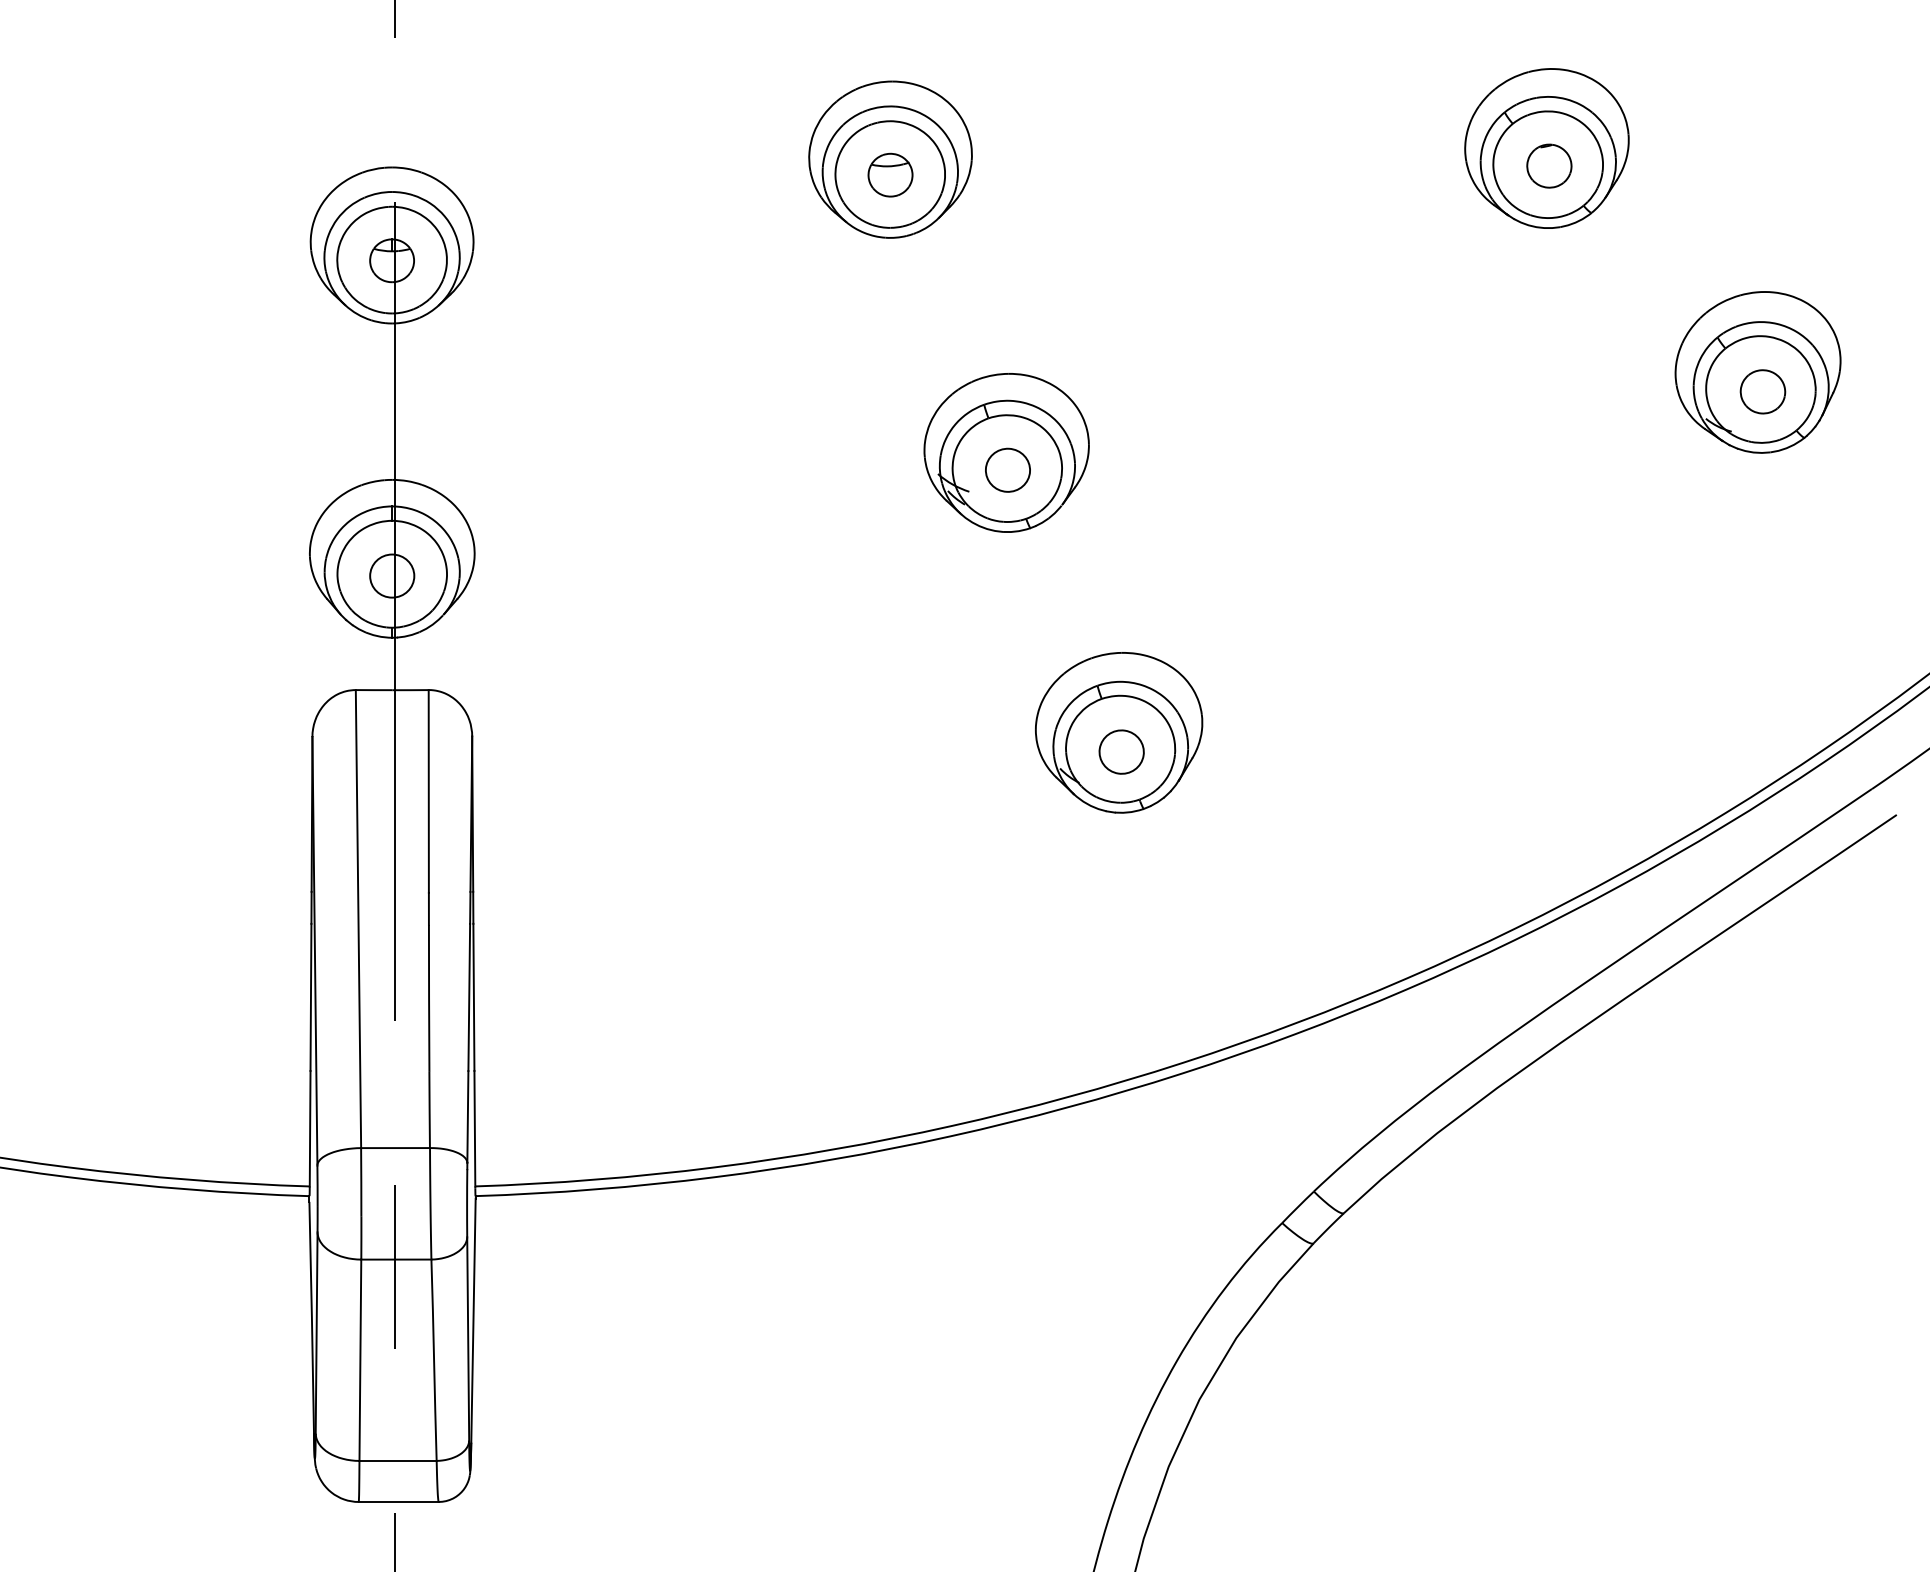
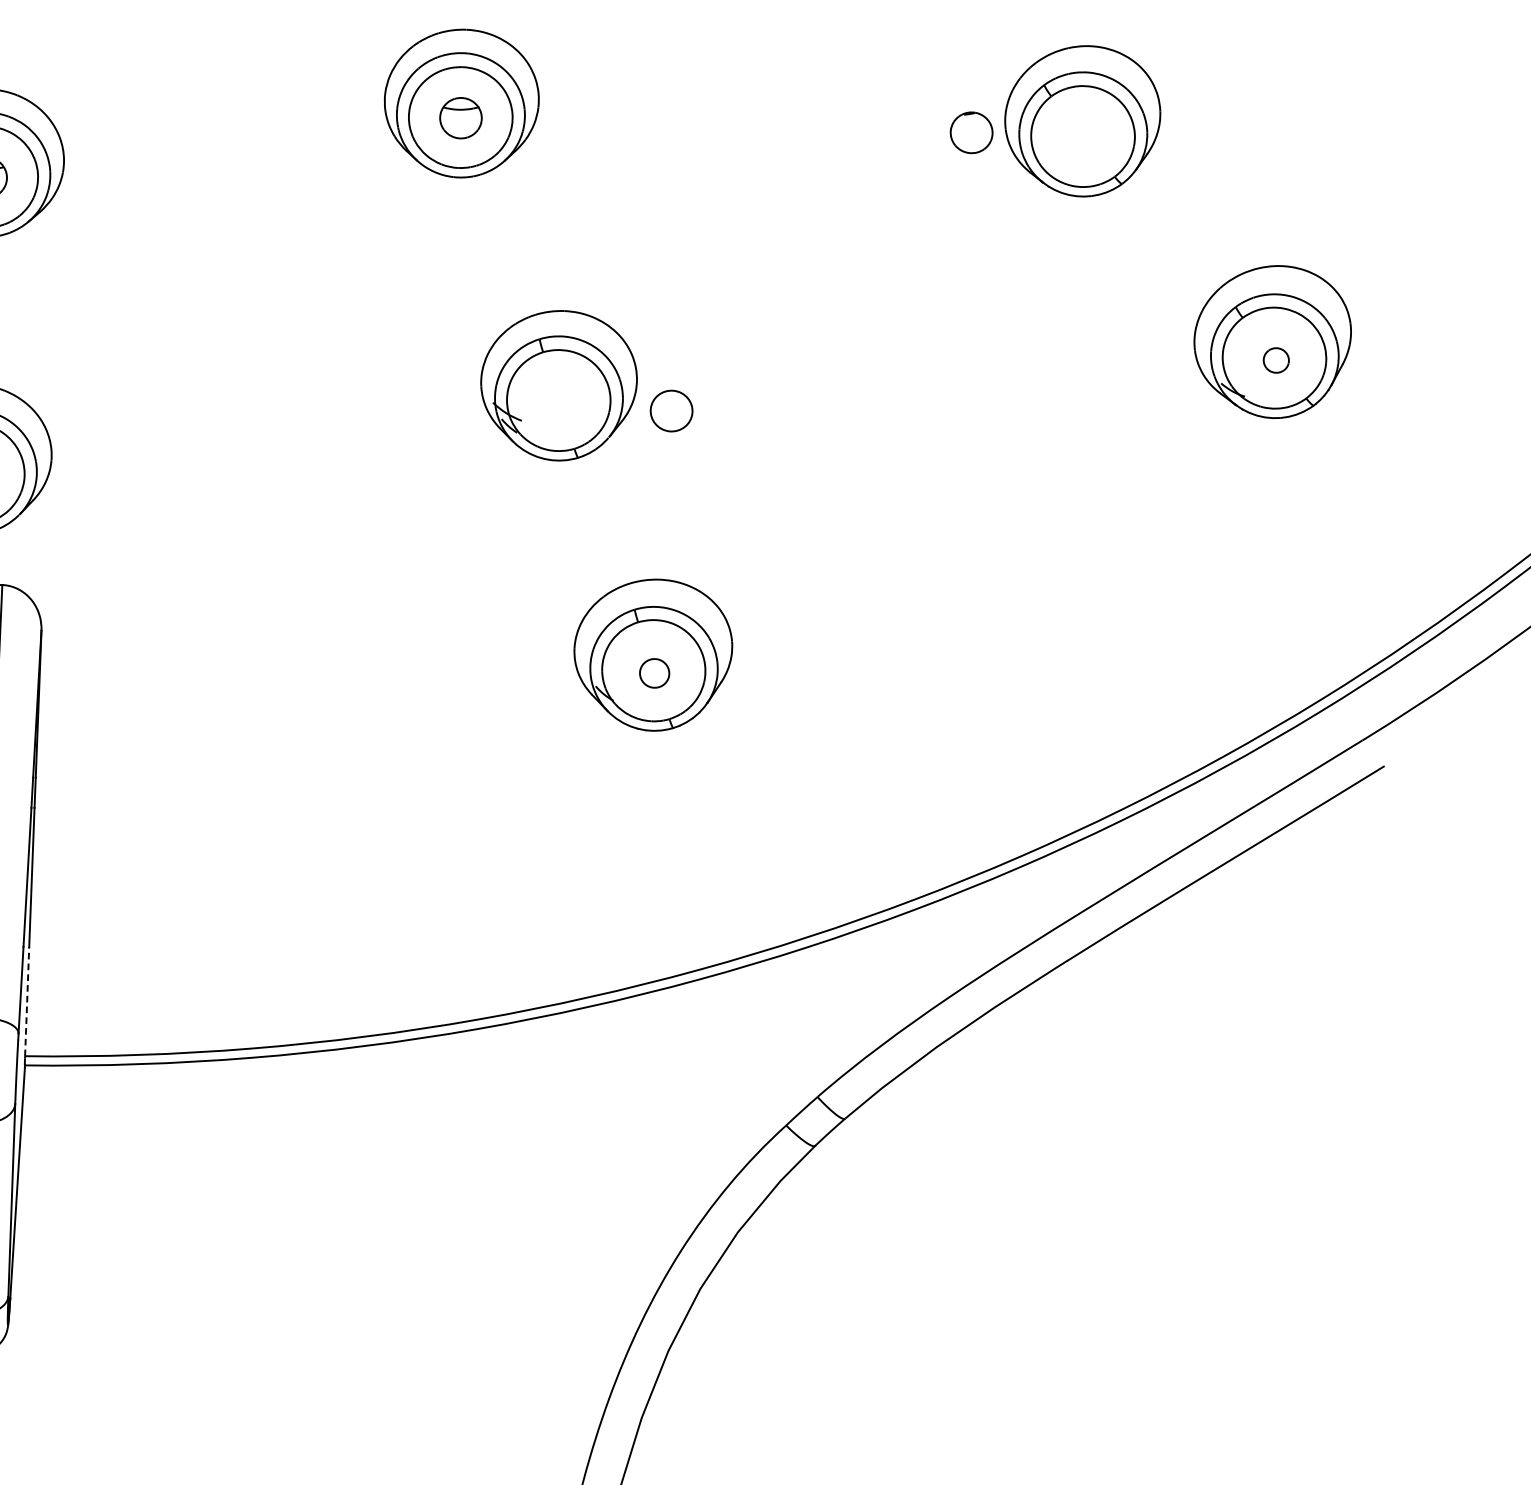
part: (1549, 165) -> (971, 132), moved
part: (1762, 391) -> (1275, 360), size x0.6
part: (1007, 469) -> (671, 410), moved
part: (1121, 751) -> (654, 672), size x0.7
line: (474, 1128) -> (26, 1001), solid -> dashed

